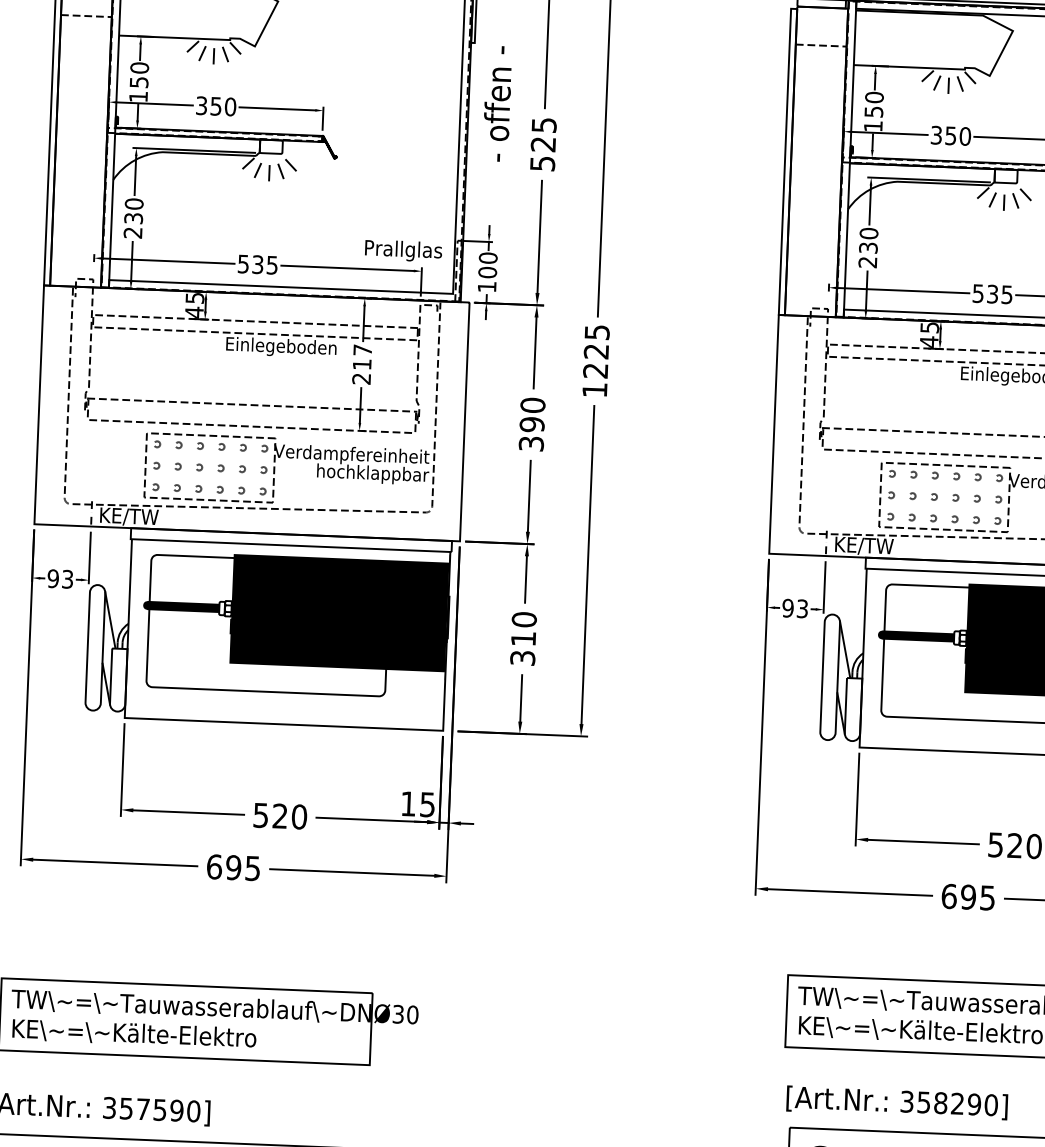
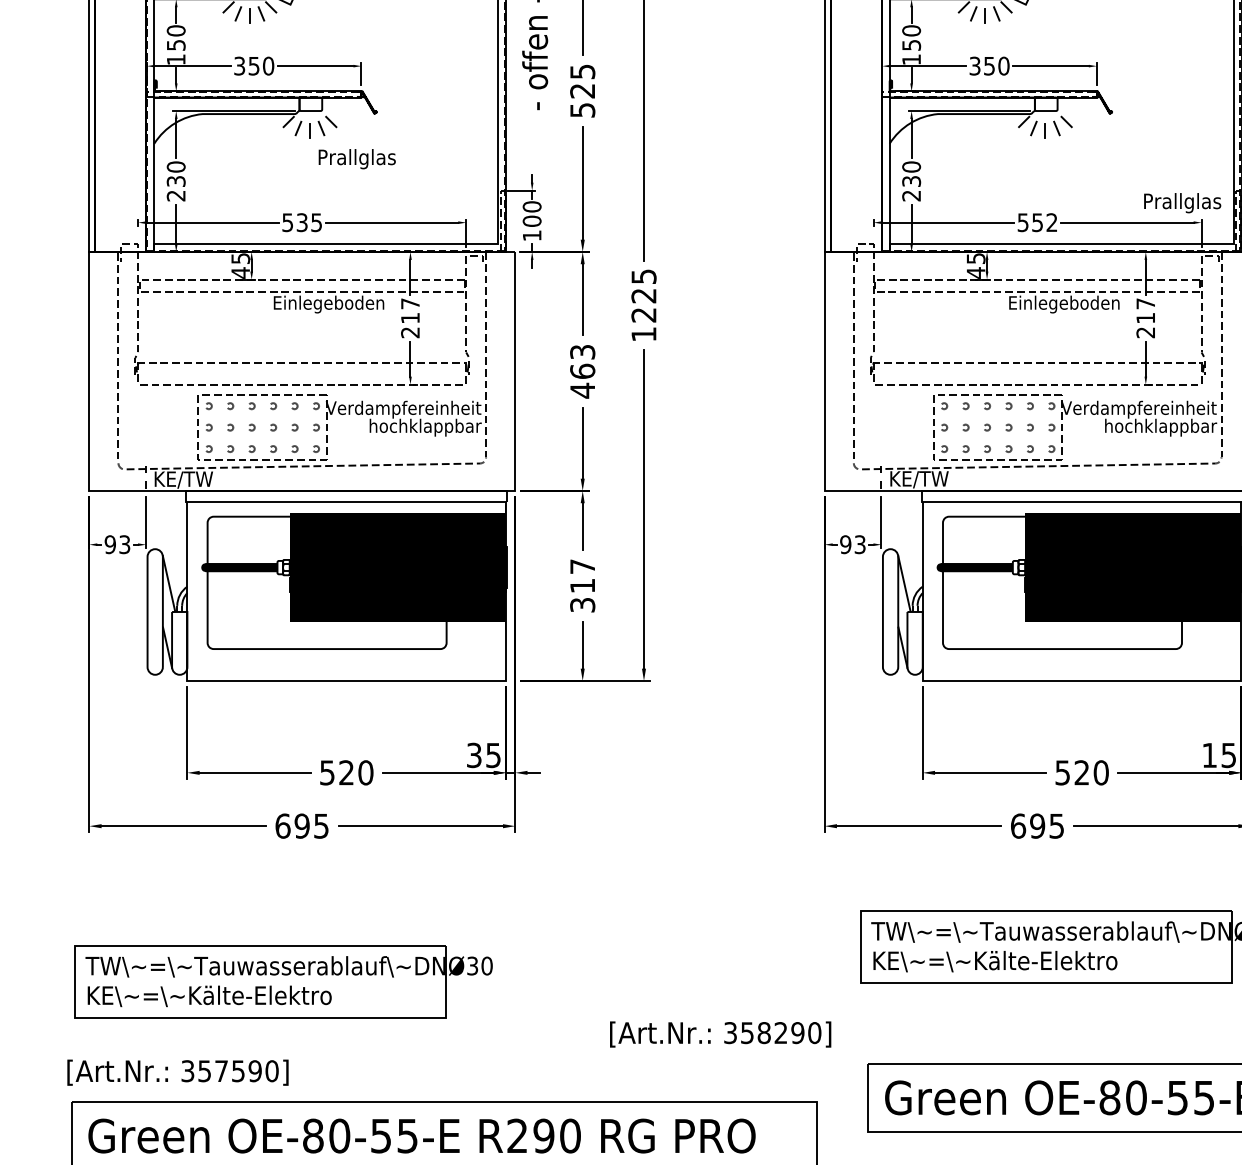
text: (402, 251) -> (356, 159), moved
text: (999, 294) -> (1044, 222), 535 -> 552
text: (531, 424) -> (582, 371), 390 -> 463
text: (524, 619) -> (582, 566), 310 -> 317
text: (408, 804) -> (474, 755), 15 -> 35
text: (897, 1102) -> (720, 1034), moved

